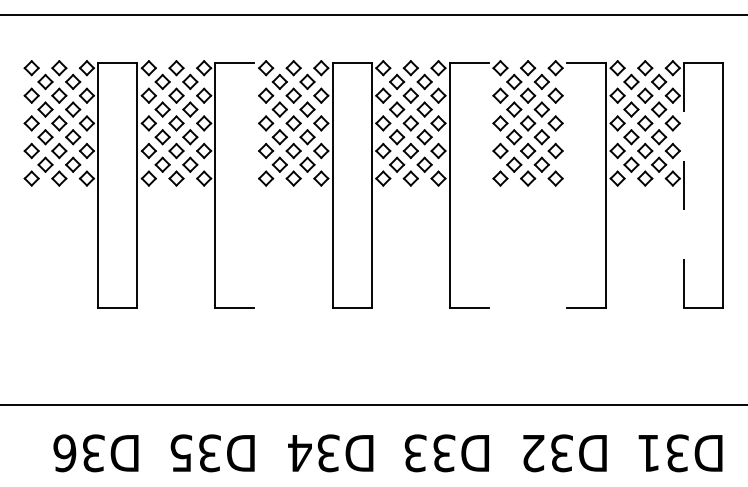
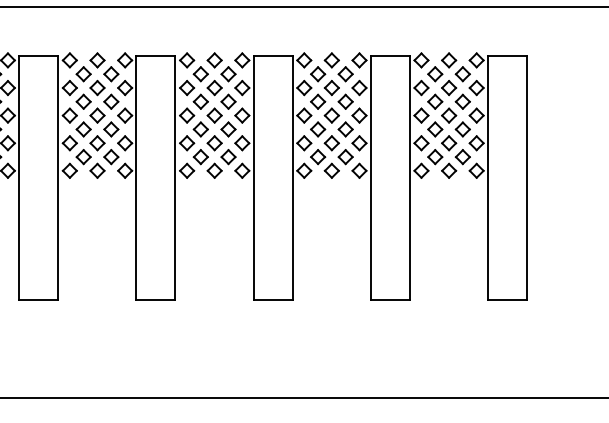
line: (254, 185) -> (58, 177), added
line: (488, 185) -> (292, 177), added
line: (566, 185) -> (370, 177), added
line: (684, 186) -> (488, 178), dashed -> solid

